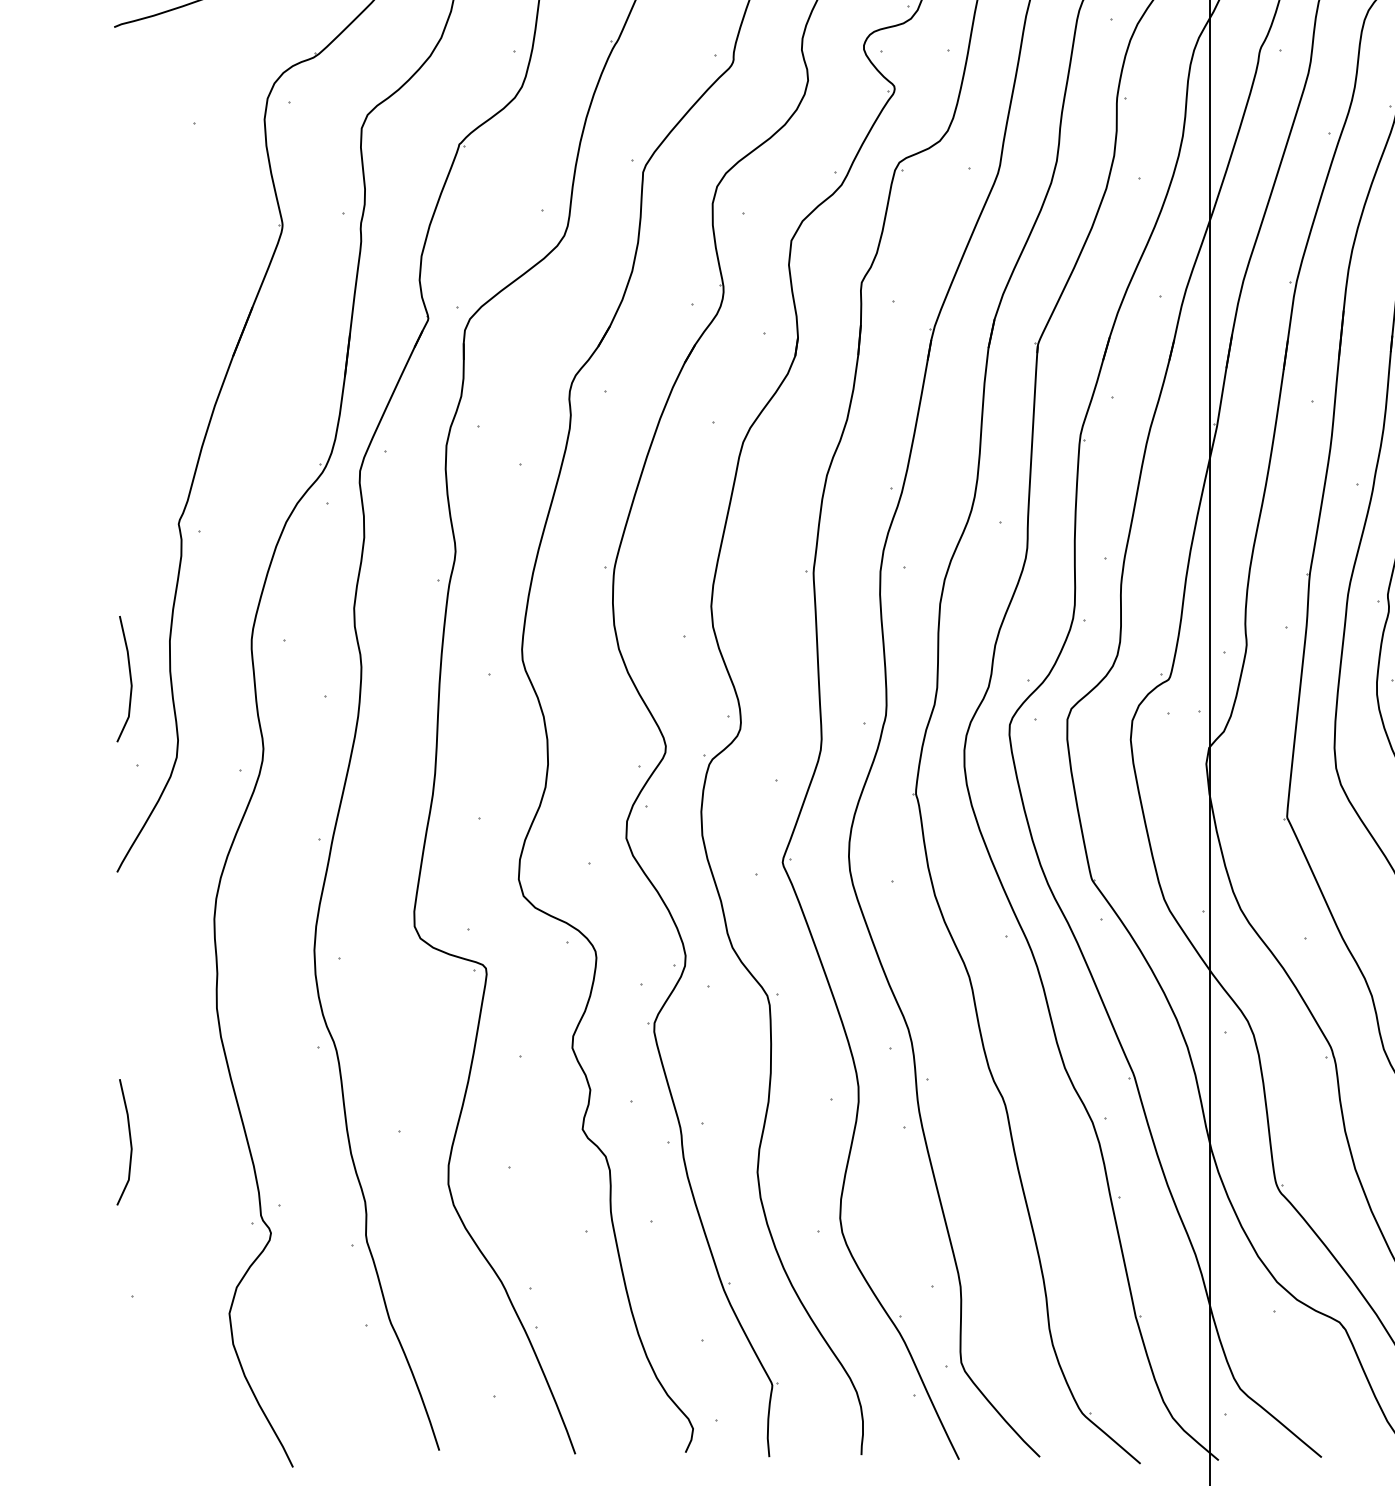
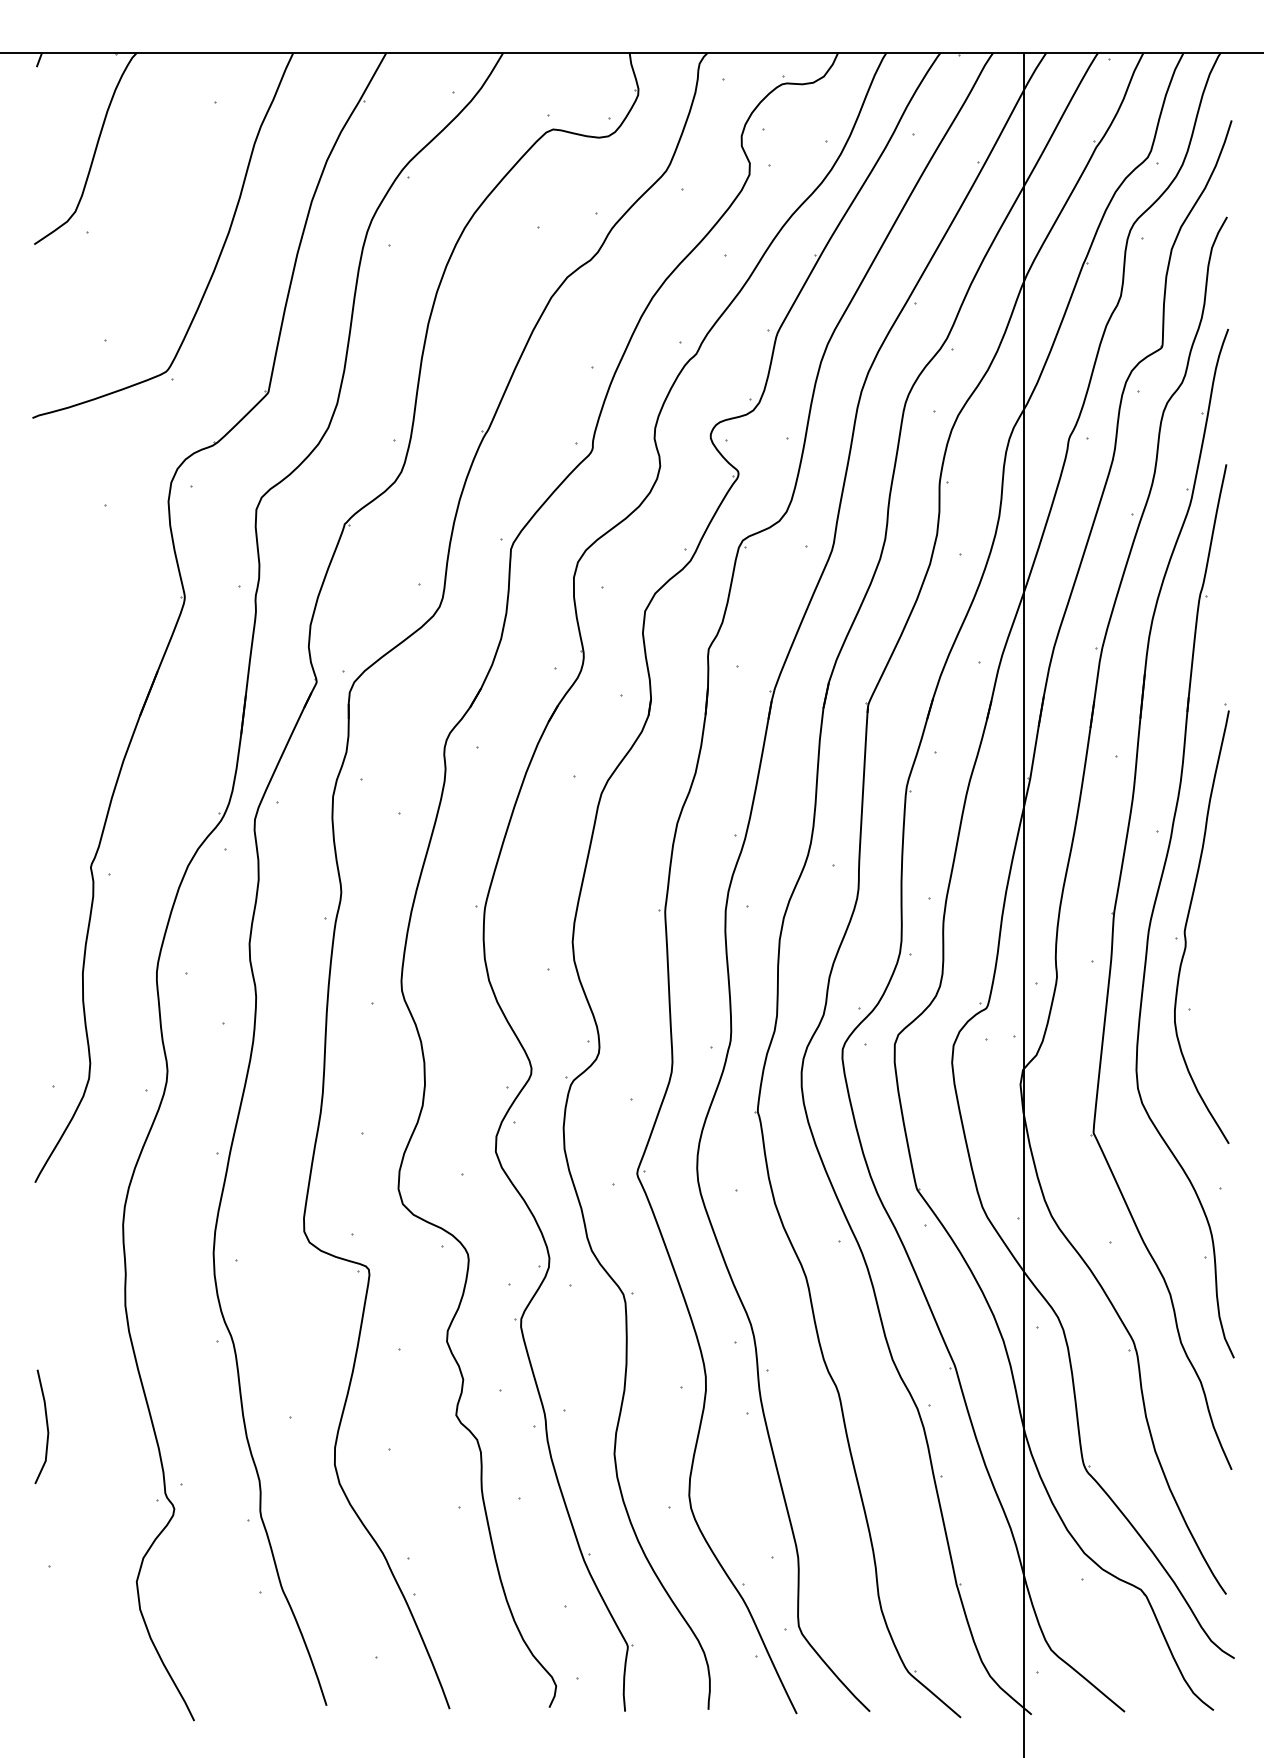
line: (129, 678) -> (46, 1007), removed

